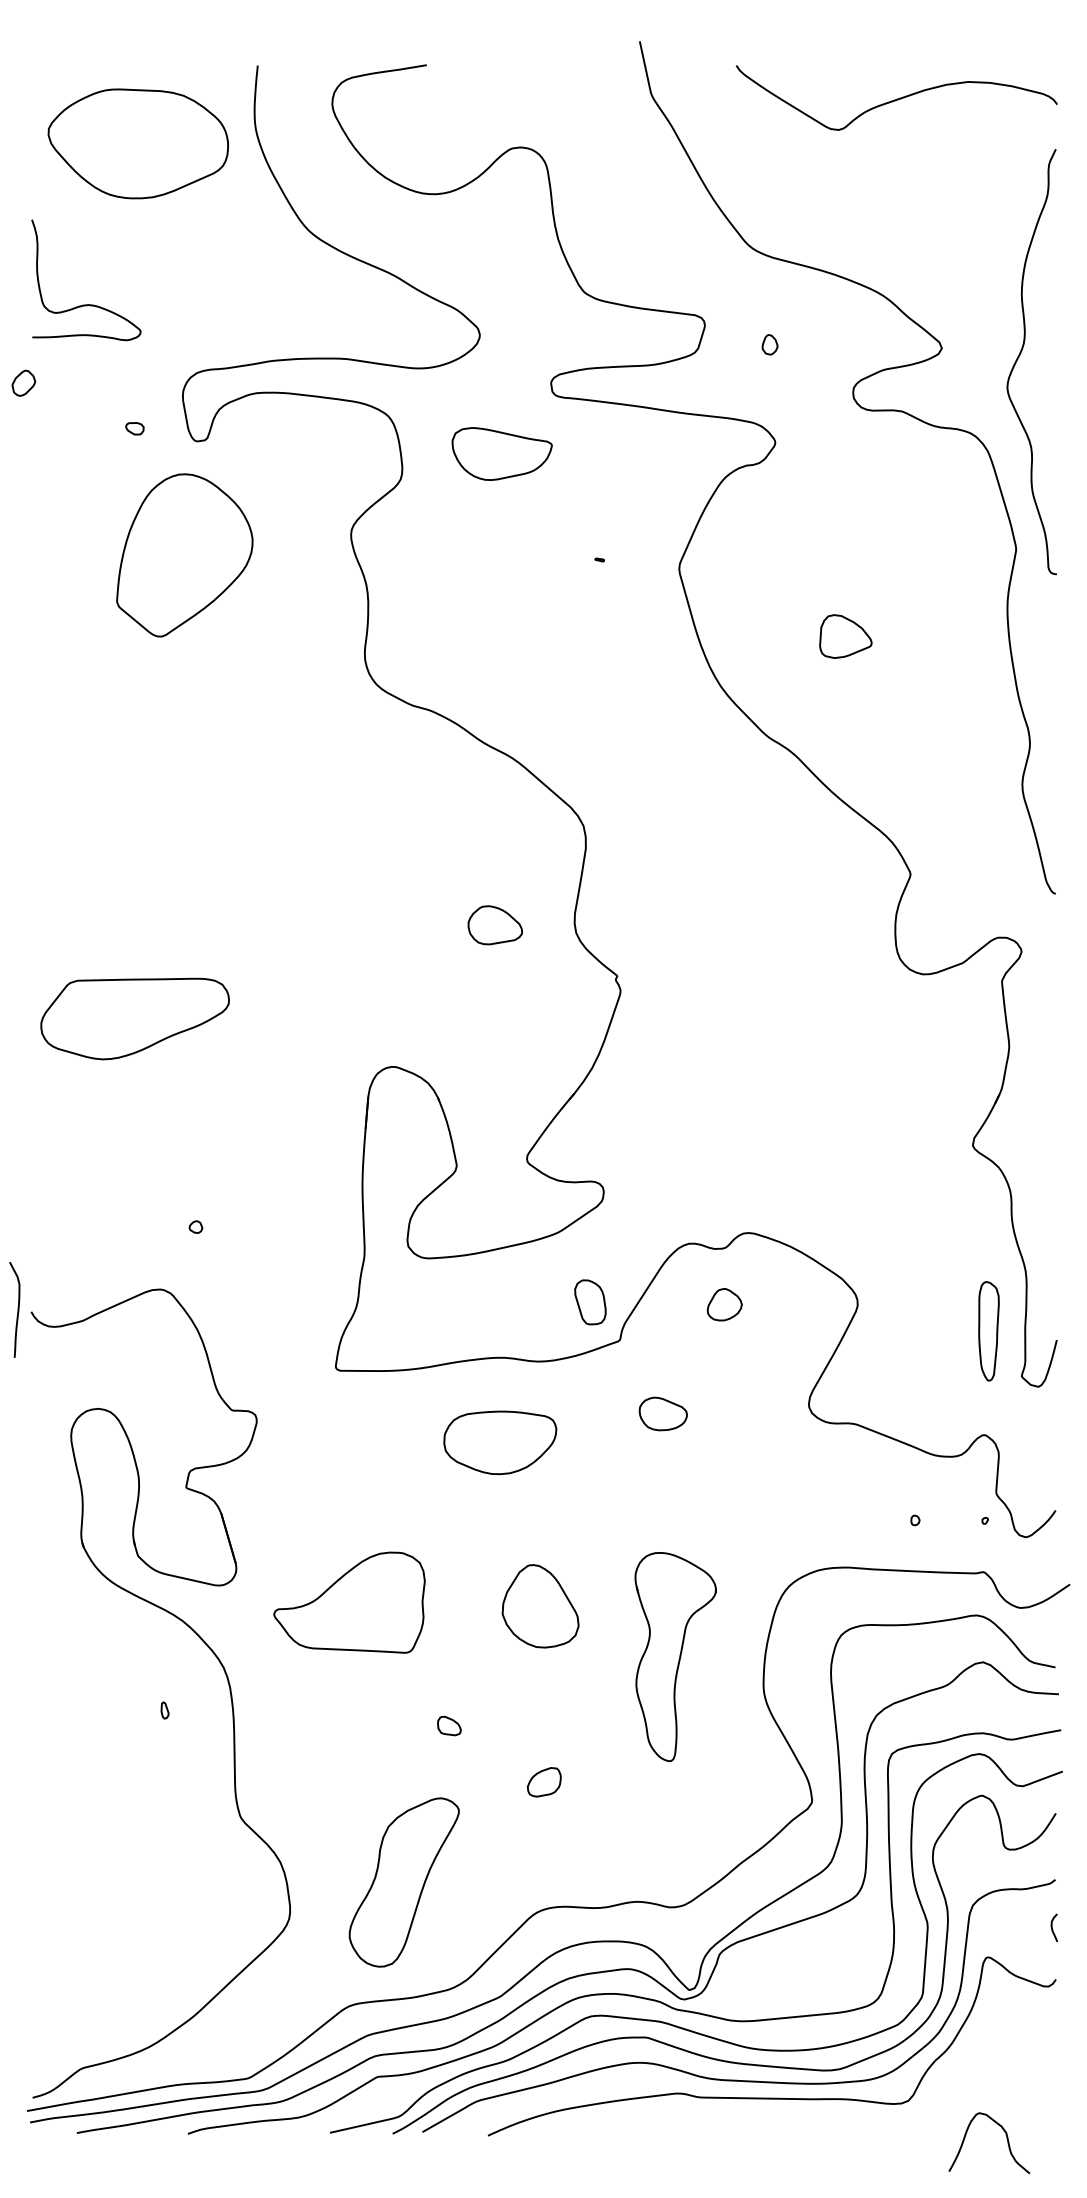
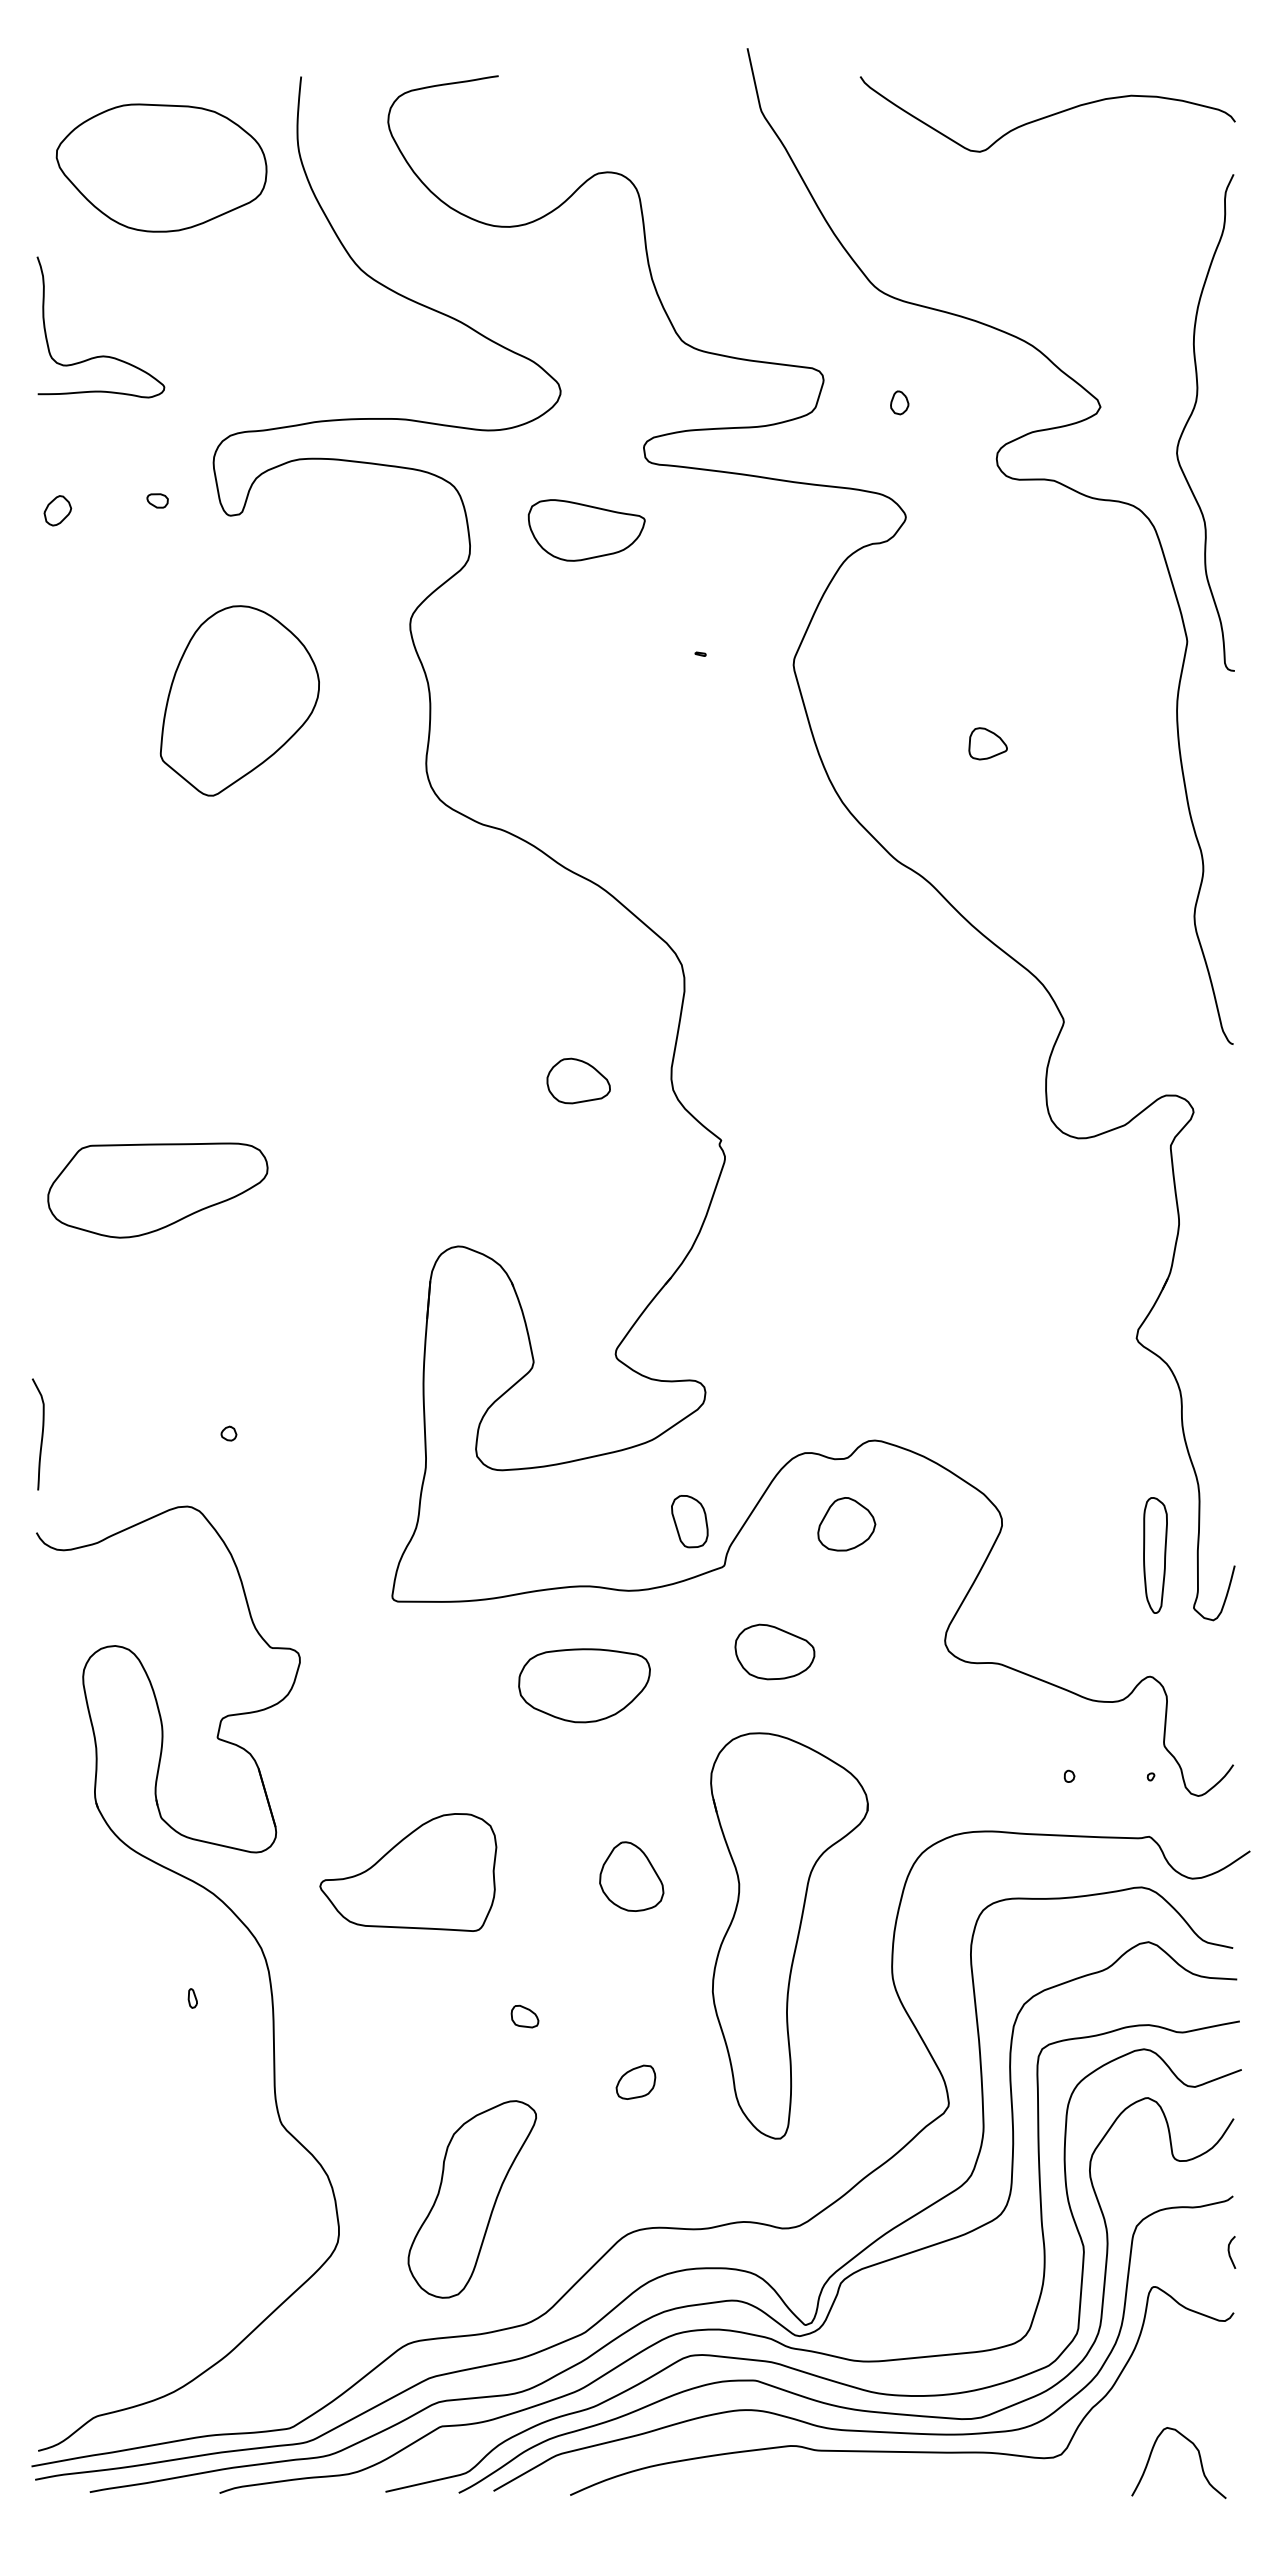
part: (23, 383) -> (57, 510), moved
part: (184, 555) -> (239, 700), moved
part: (845, 636) -> (987, 743), size x0.62
part: (724, 1304) -> (846, 1524), size x1.43
curve: (17, 1309) -> (41, 1434), moved
part: (662, 1413) -> (774, 1651), size x1.43
part: (540, 1606) -> (631, 1876), size x0.71
part: (675, 1656) -> (789, 1935), size x1.67
curve: (1006, 2140) -> (1199, 2459), moved

